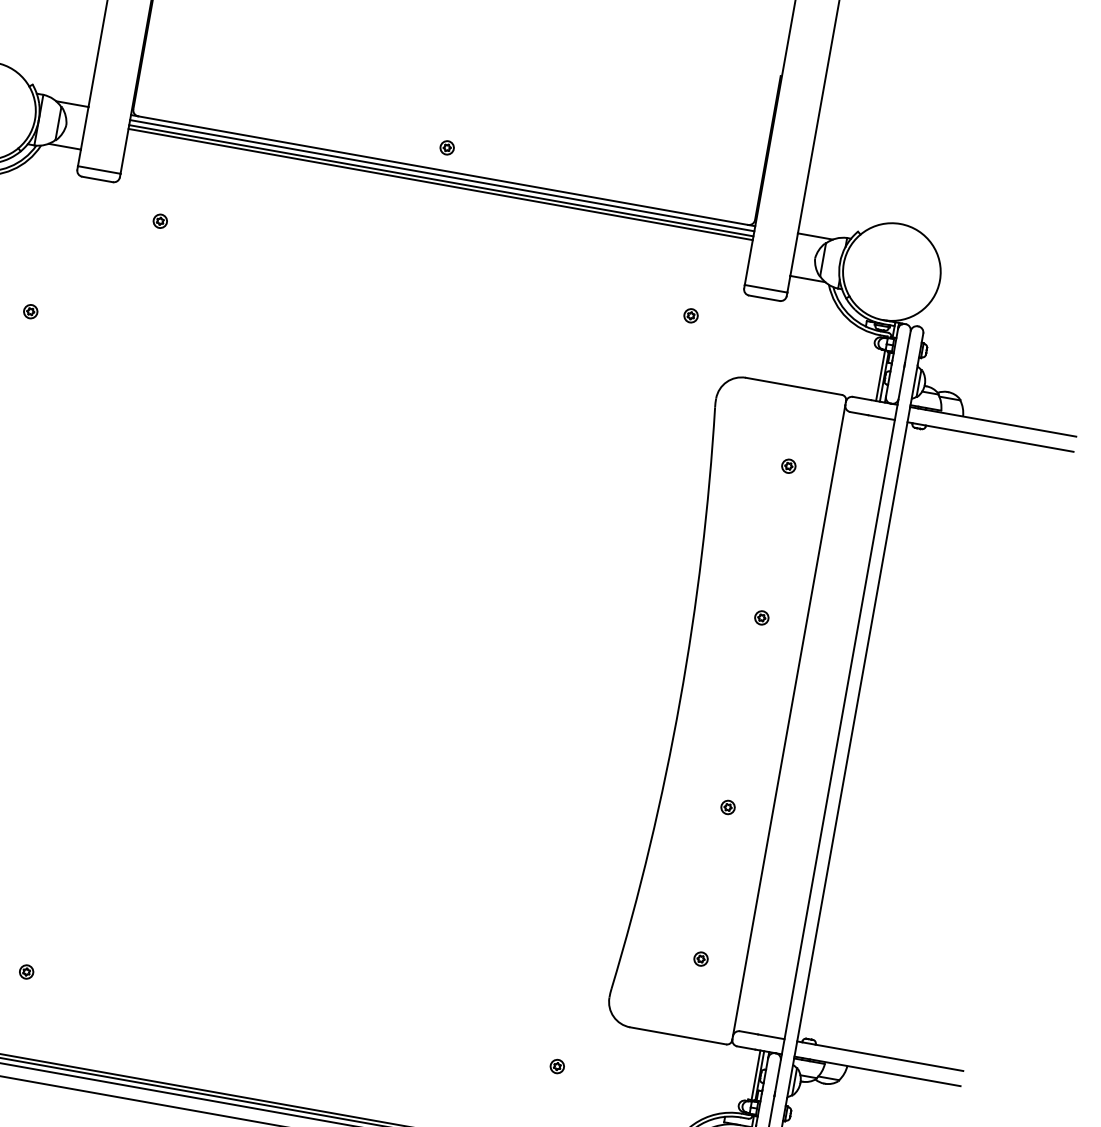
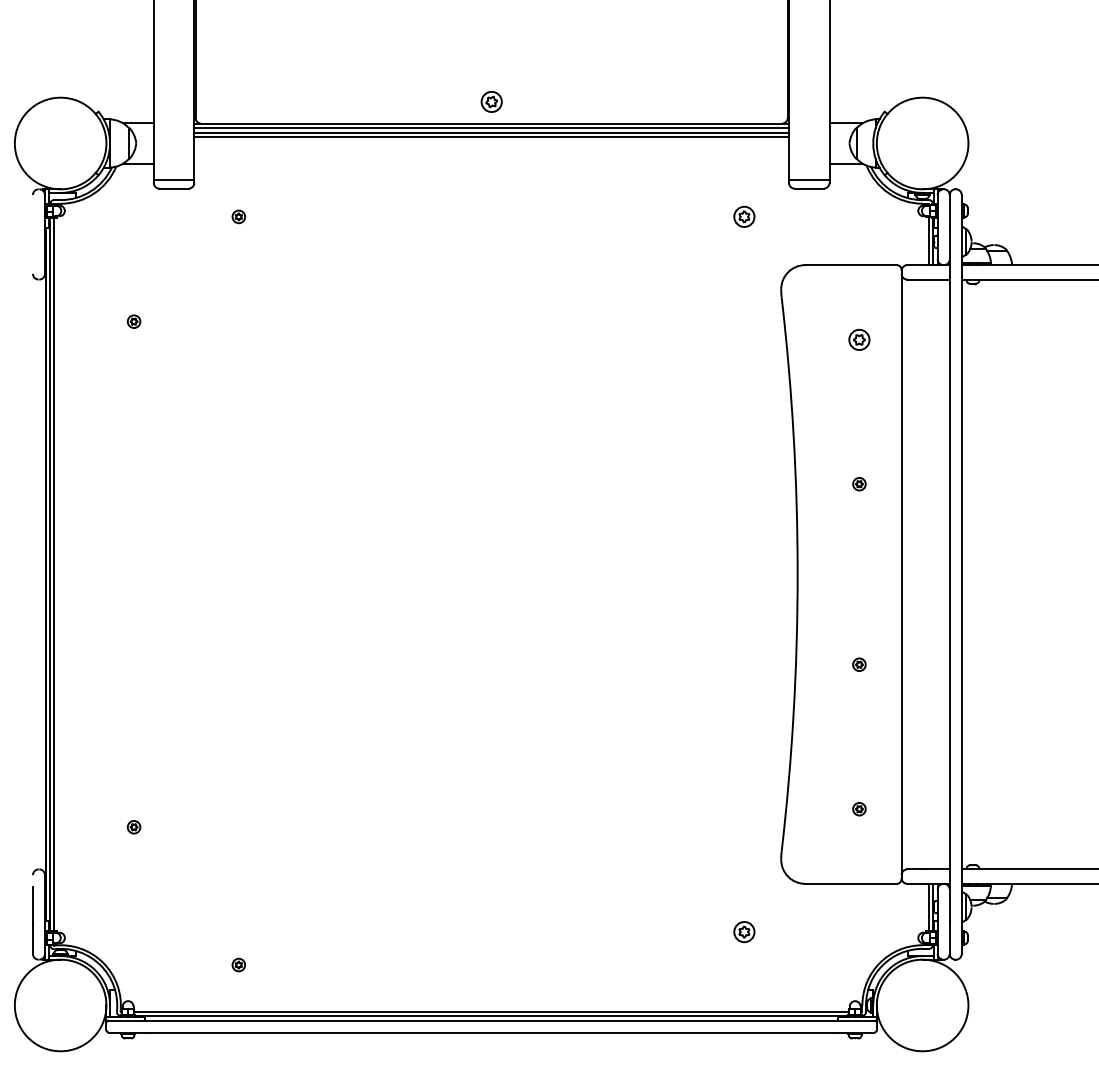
part: (447, 147) -> (491, 101), size x1.6
part: (691, 315) -> (744, 216), size x1.6
part: (788, 466) -> (859, 339), size x1.6
part: (26, 971) -> (238, 964), moved
part: (557, 1065) -> (744, 931), size x1.6

